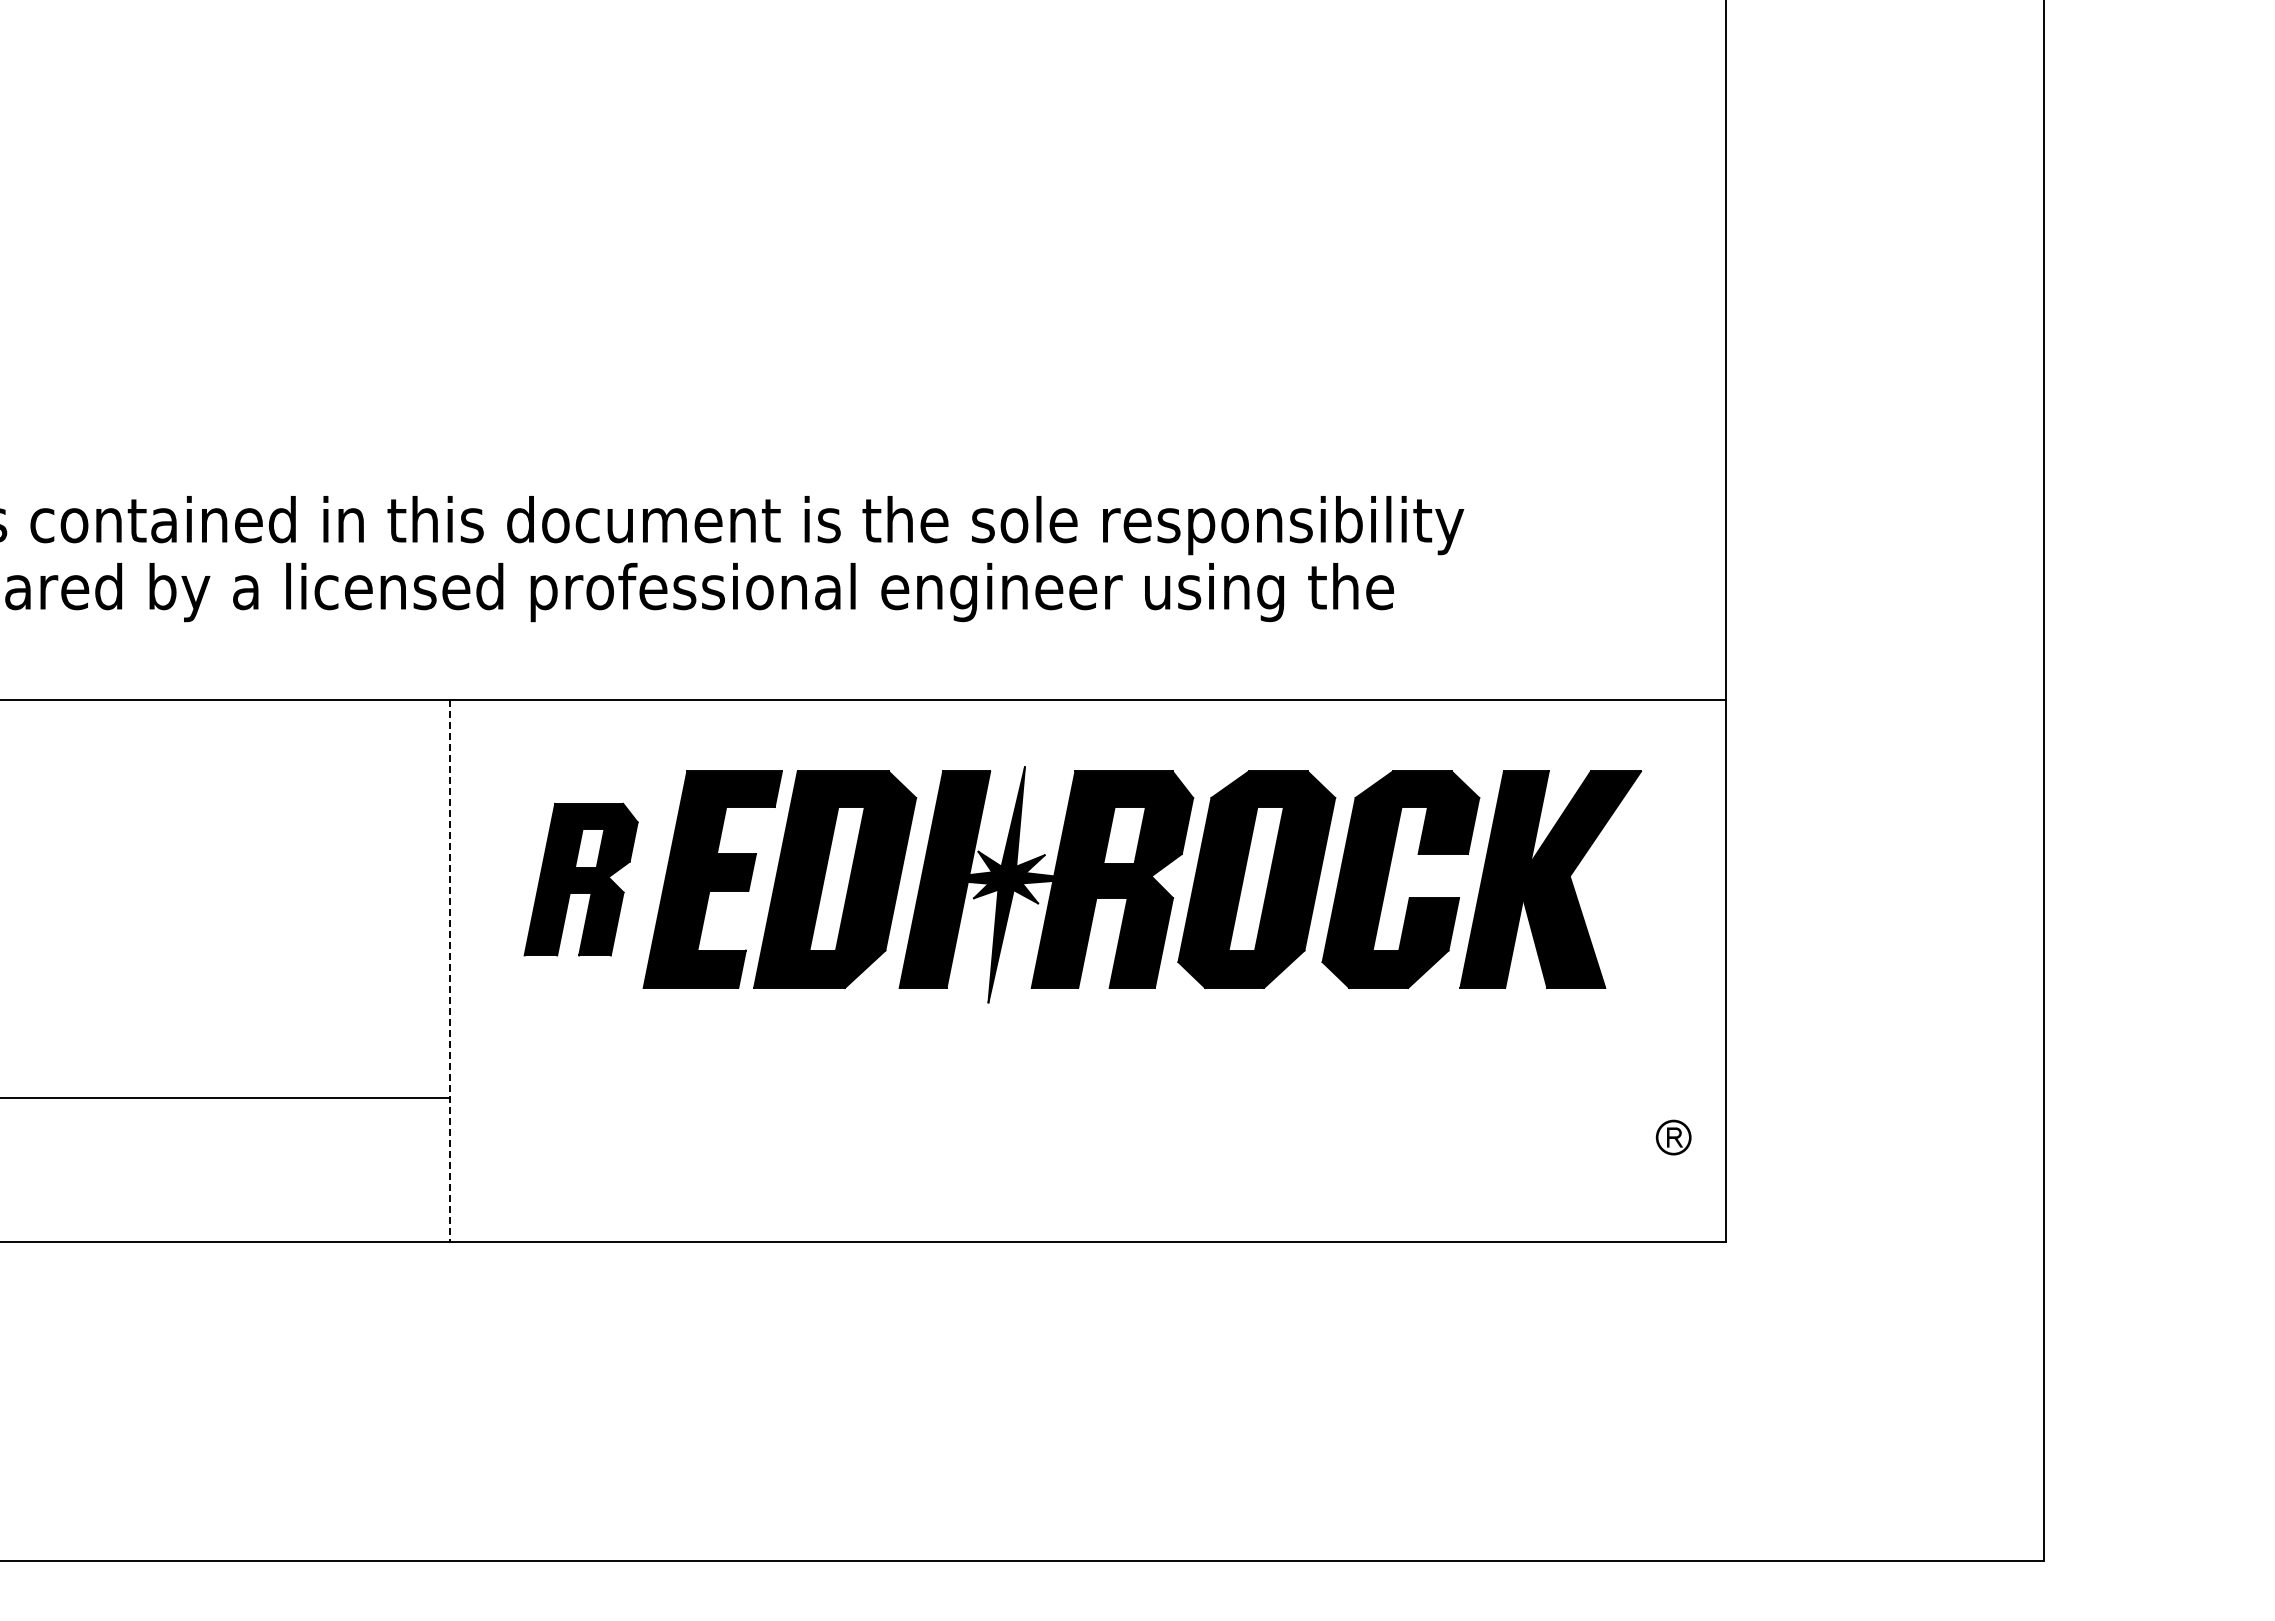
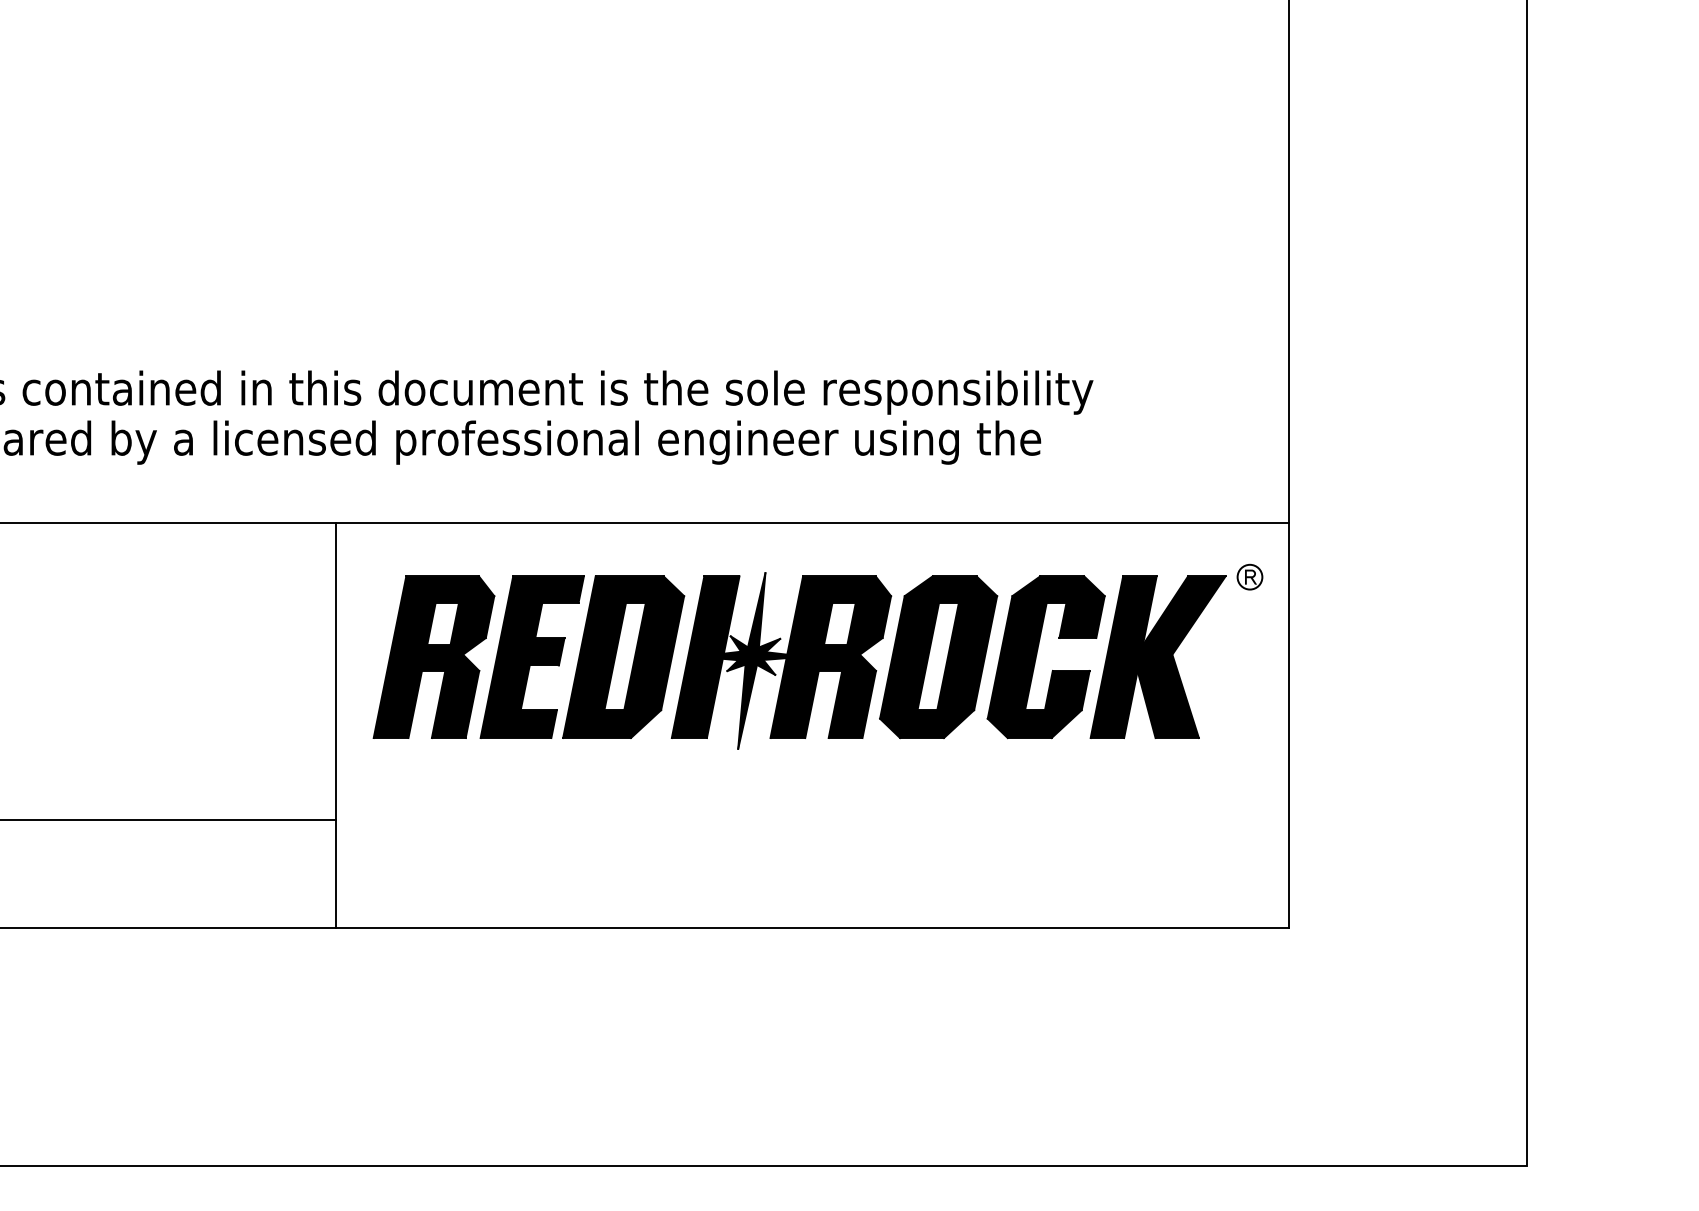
part: (580, 879) -> (433, 657), size x1.43
line: (449, 971) -> (335, 725), dashed -> solid
part: (1673, 1137) -> (1249, 577), moved

